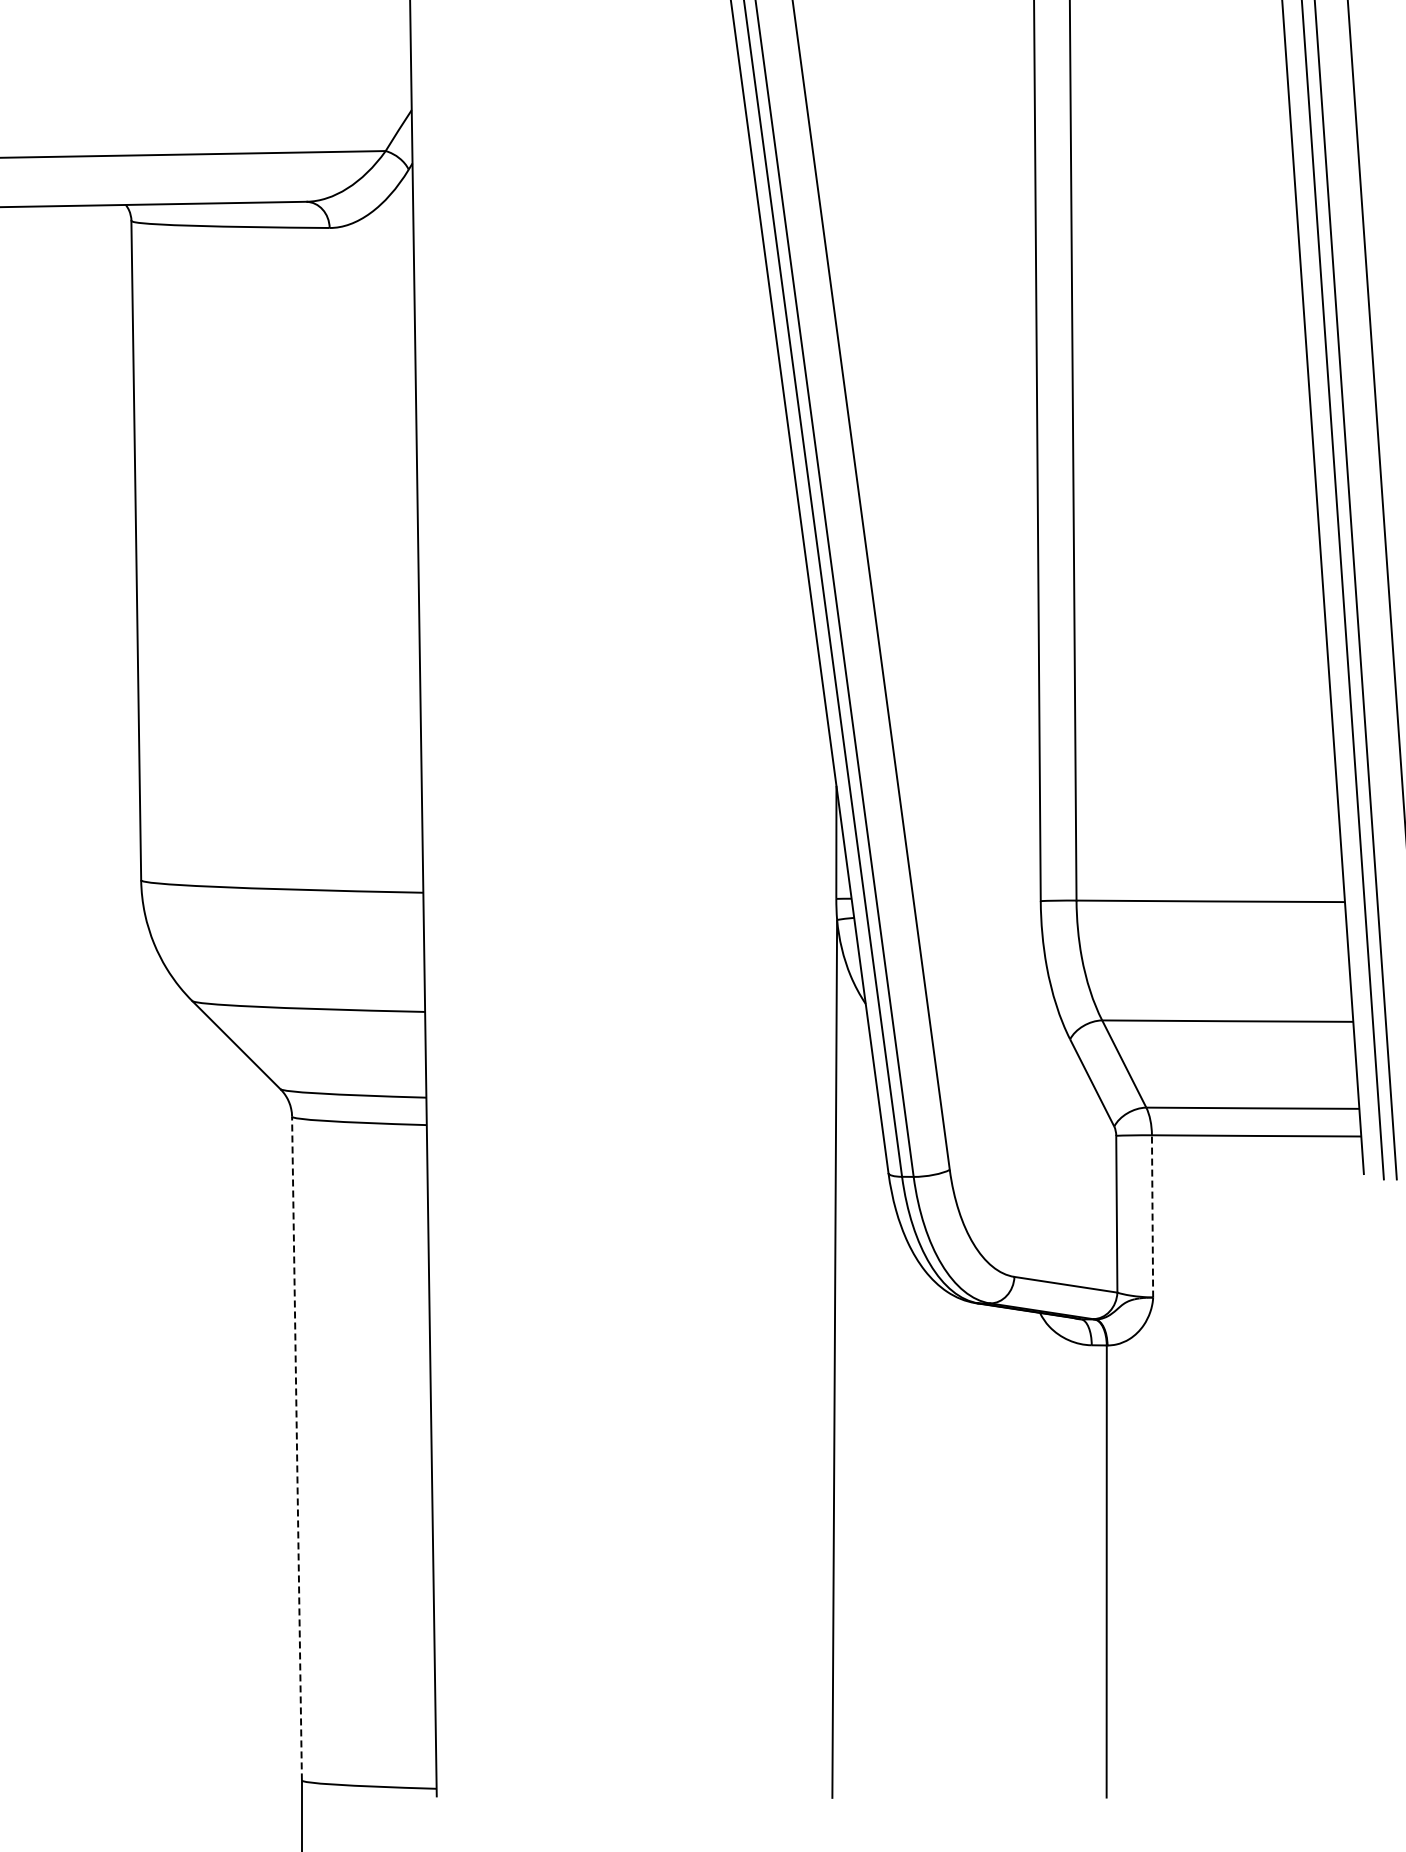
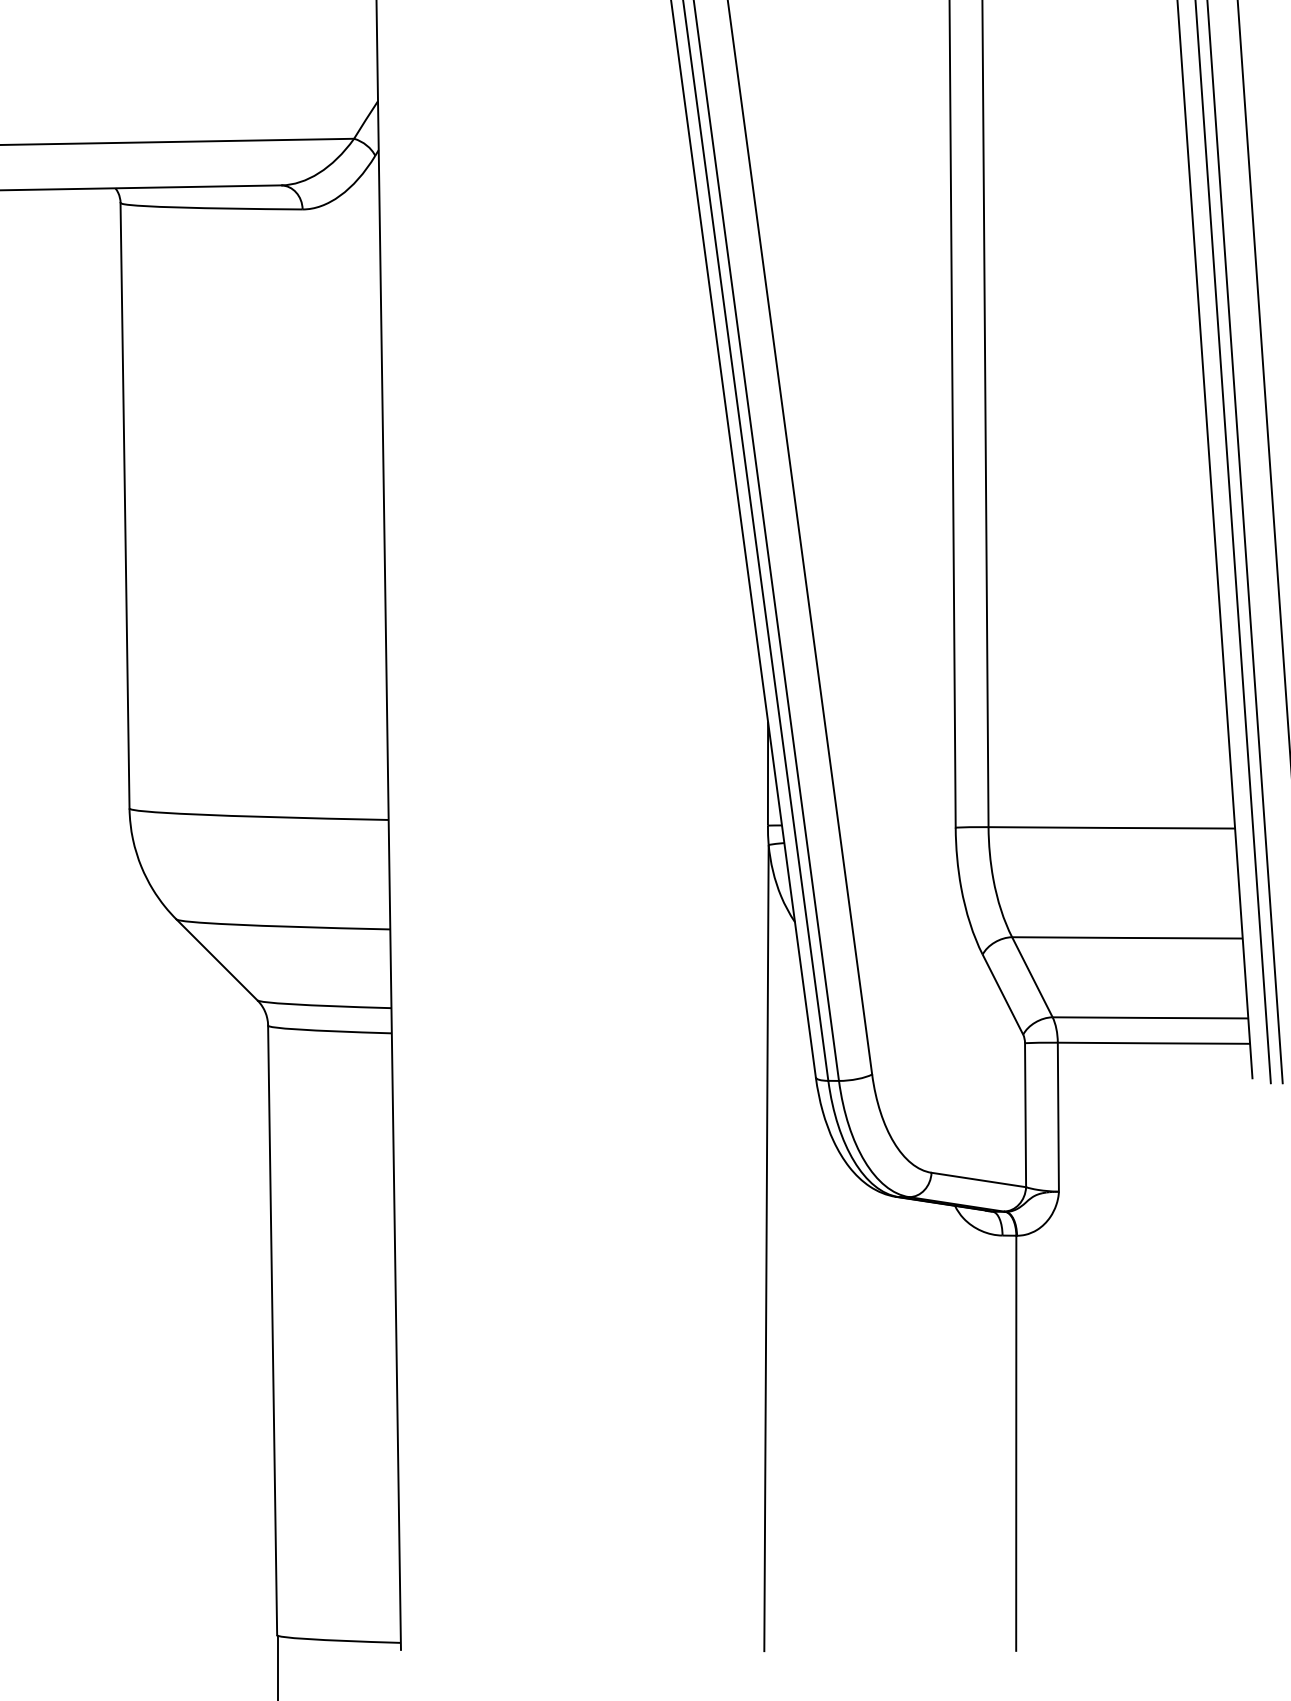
line: (1152, 1215) -> (1058, 1116), dashed -> solid
line: (297, 1448) -> (273, 1330), dashed -> solid

